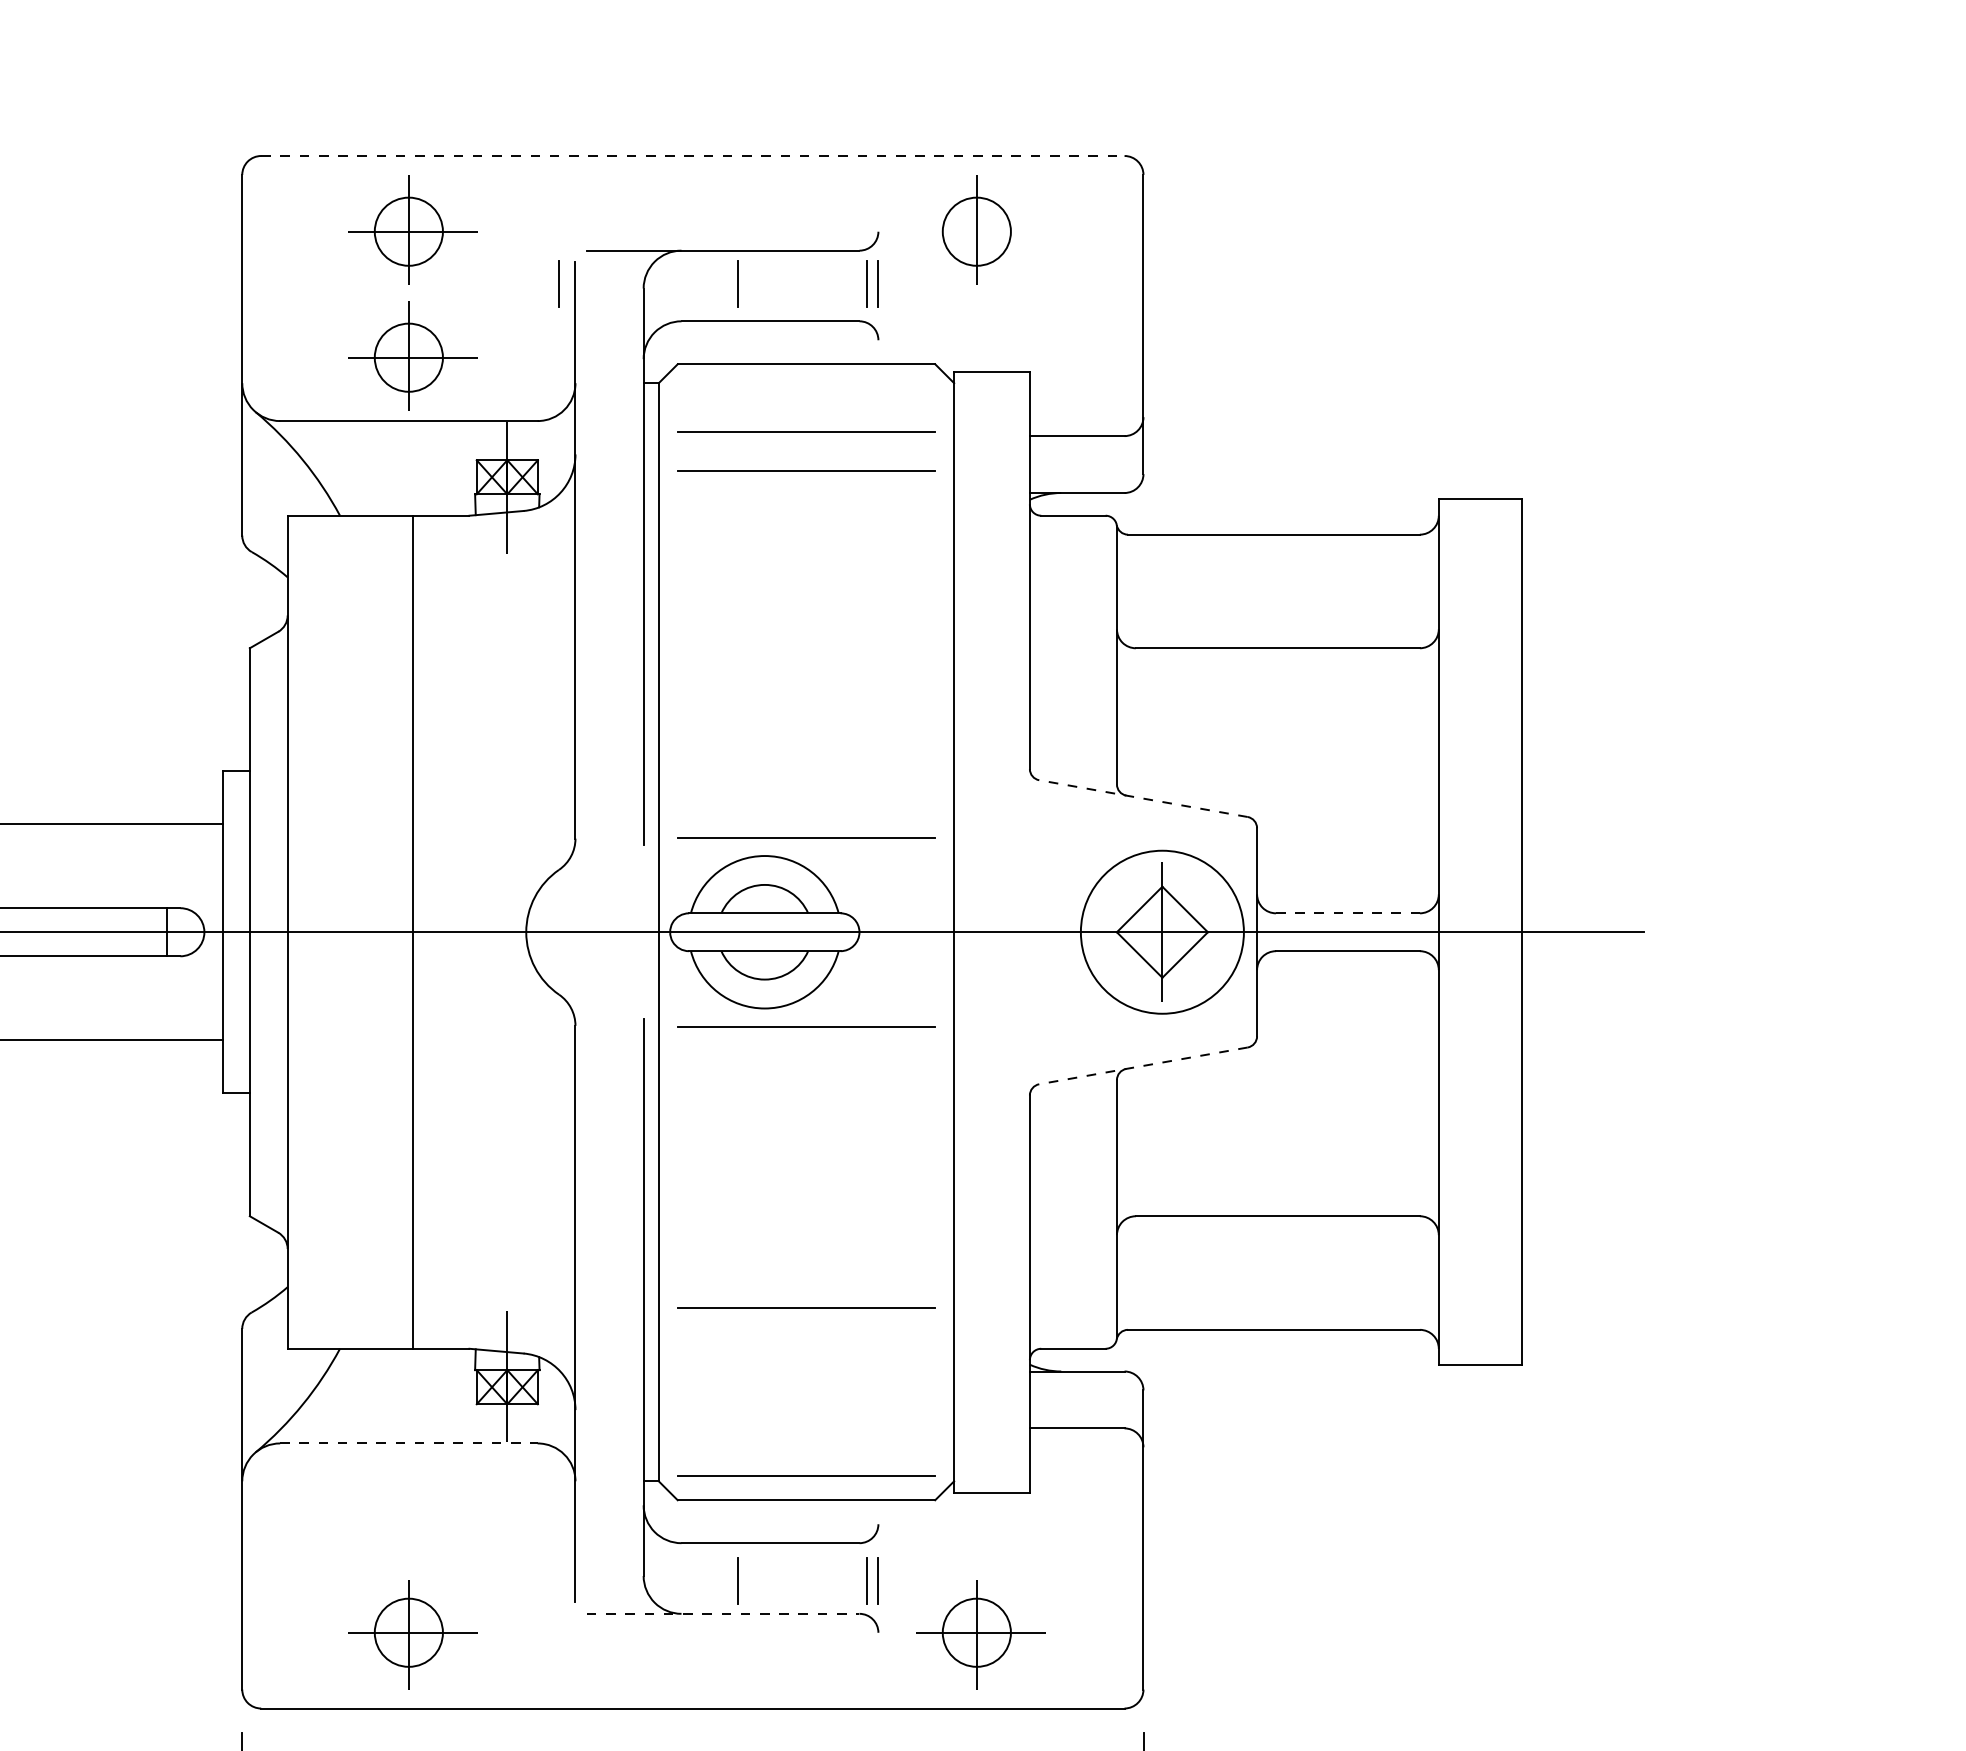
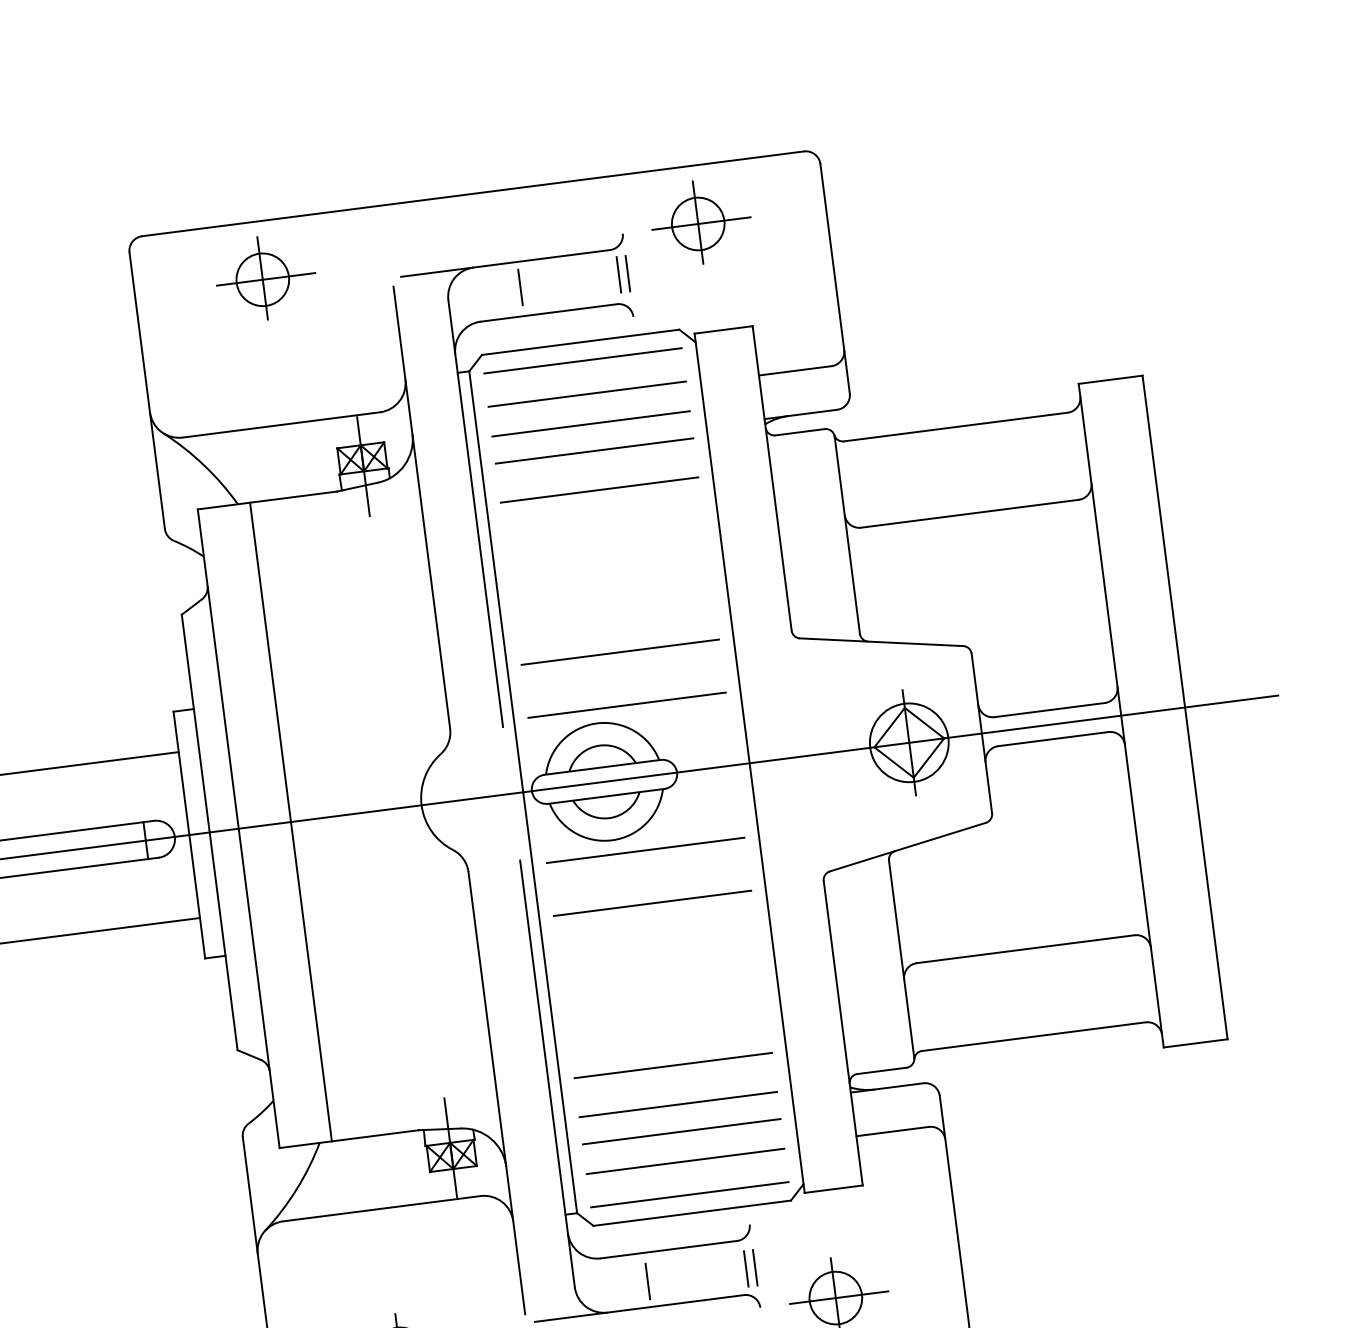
line: (692, 156) -> (472, 194), dashed -> solid
line: (980, 231) -> (701, 223), added
line: (558, 283) -> (382, 304), removed
part: (412, 355) -> (277, 374), removed
line: (806, 387) -> (582, 360), added
line: (806, 505) -> (594, 450), added
line: (806, 556) -> (599, 489), added
line: (806, 768) -> (620, 652), added
line: (1143, 798) -> (881, 642), dashed -> solid
line: (1347, 913) -> (1049, 710), dashed -> solid
line: (412, 931) -> (290, 821), moved
circle: (1162, 932) -> (909, 743), size x0.62
line: (1143, 1065) -> (907, 846), dashed -> solid
line: (806, 1096) -> (652, 903), added
line: (806, 1358) -> (678, 1104), added
line: (806, 1393) -> (681, 1131), added
line: (806, 1432) -> (685, 1161), added
line: (408, 1443) -> (381, 1208), dashed -> solid
line: (723, 1613) -> (639, 1308), dashed -> solid

